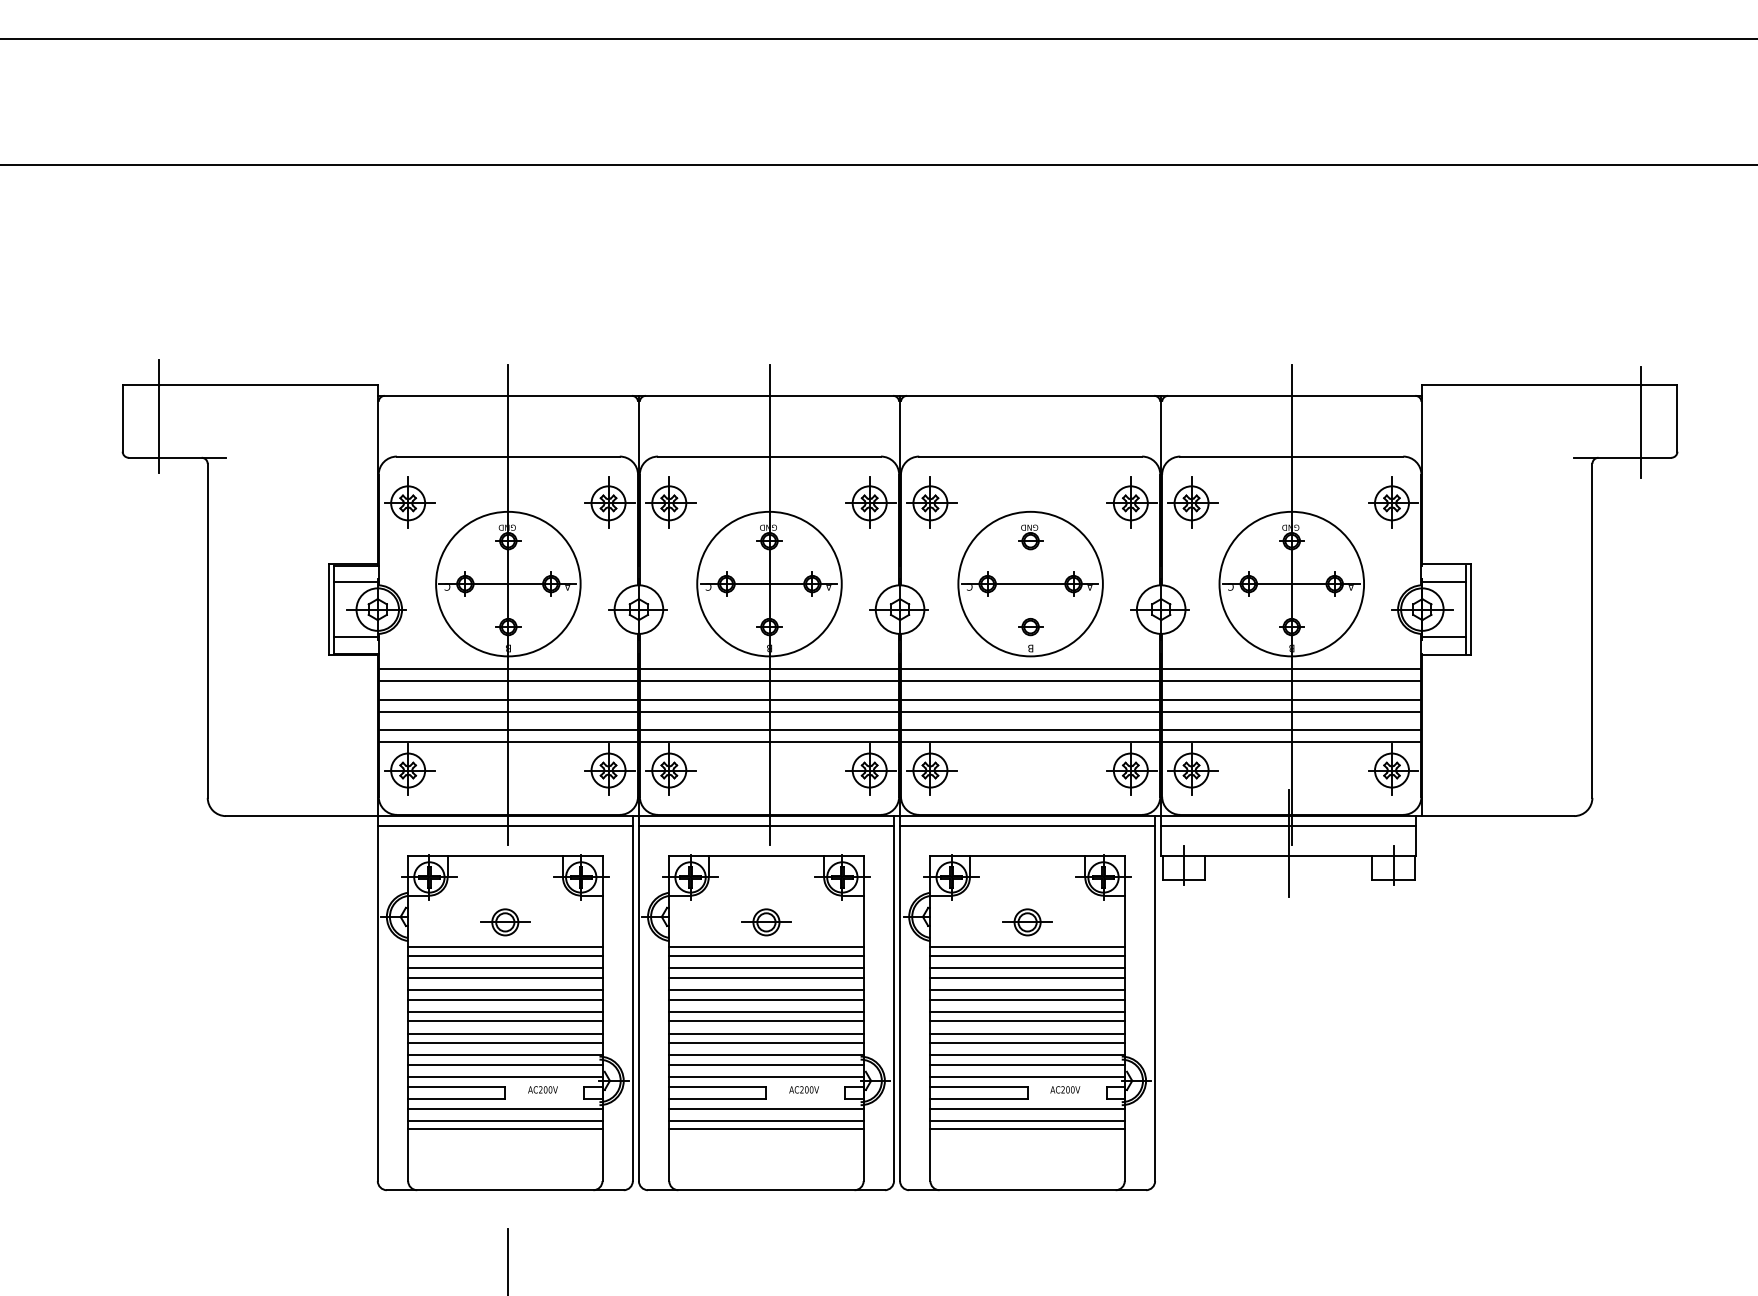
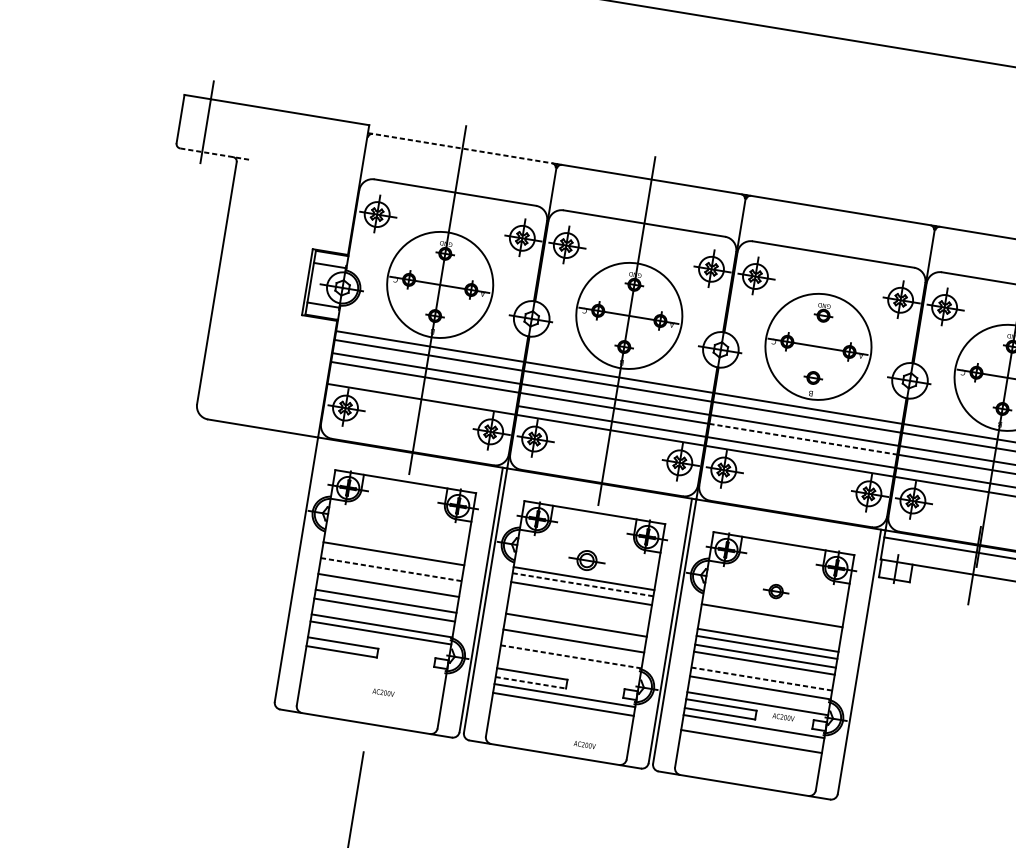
line: (508, 395) -> (462, 148), solid -> dashed
line: (177, 457) -> (215, 154), solid -> dashed
line: (1030, 711) -> (803, 439), solid -> dashed
line: (508, 729) -> (423, 390), removed
line: (504, 825) -> (408, 459), removed
line: (766, 825) -> (598, 490), removed
line: (1027, 825) -> (787, 521), removed
part: (505, 922) -> (397, 529), removed
part: (1027, 922) -> (776, 591), size x0.7
line: (505, 947) -> (395, 547), removed
line: (1027, 947) -> (773, 609), removed
line: (766, 955) -> (583, 584), solid -> dashed
line: (505, 967) -> (392, 562), removed
line: (1027, 967) -> (770, 624), removed
line: (505, 977) -> (391, 569), solid -> dashed
line: (766, 977) -> (580, 600), removed
line: (1027, 977) -> (769, 631), removed
line: (505, 989) -> (390, 578), removed
line: (766, 989) -> (579, 609), removed
line: (766, 999) -> (577, 616), removed
line: (505, 1011) -> (387, 594), removed
line: (766, 1021) -> (575, 632), removed
line: (1027, 1033) -> (762, 671), removed
line: (505, 1043) -> (383, 617), removed
line: (766, 1043) -> (572, 648), removed
line: (1028, 1043) -> (762, 679), solid -> dashed
line: (766, 1055) -> (571, 656), solid -> dashed
line: (766, 1065) -> (570, 664), removed
line: (1027, 1065) -> (759, 695), removed
line: (505, 1077) -> (379, 641), removed
line: (766, 1077) -> (568, 672), removed
text: (542, 1089) -> (383, 692), moved
text: (803, 1089) -> (584, 744), moved
line: (717, 1099) -> (530, 683), solid -> dashed
line: (505, 1108) -> (375, 664), removed
line: (505, 1120) -> (374, 673), removed
line: (1027, 1120) -> (752, 735), removed
line: (505, 1129) -> (373, 679), removed
line: (766, 1129) -> (562, 710), removed

